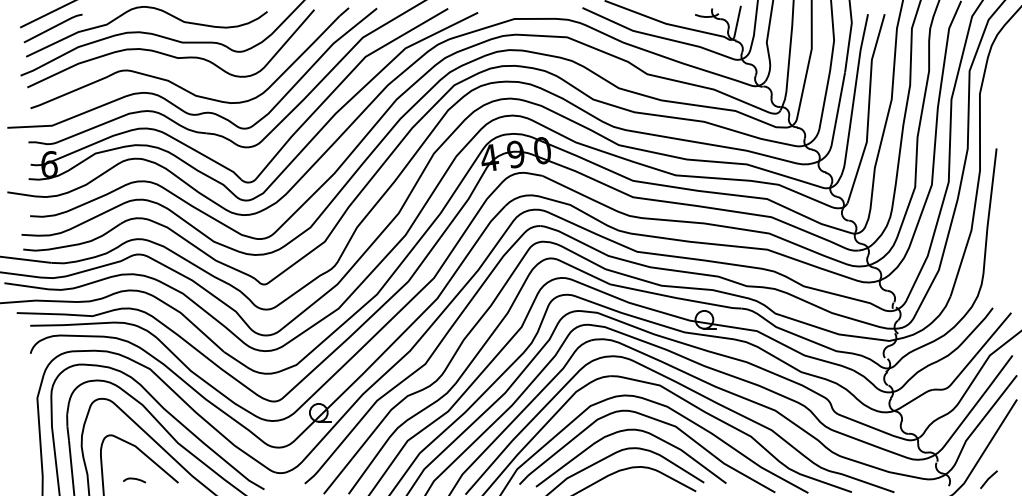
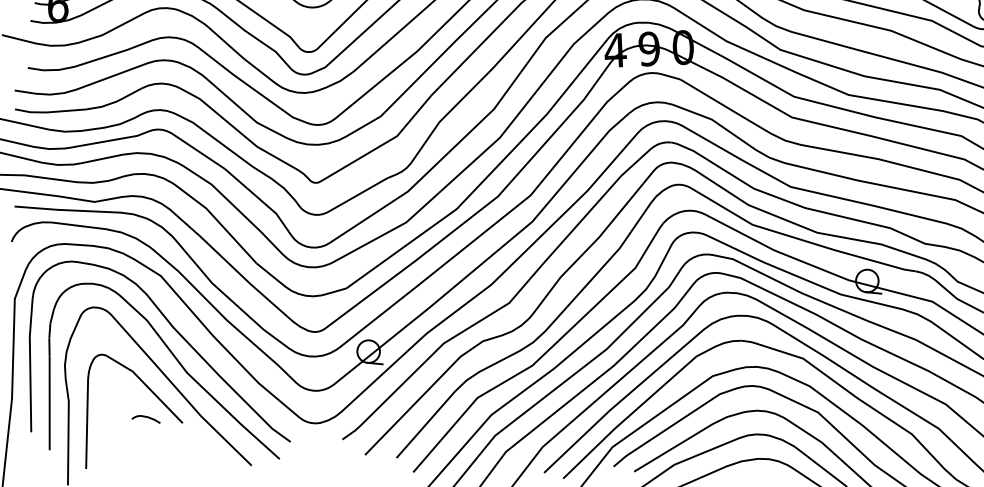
curve: (134, 479) -> (146, 417), moved

